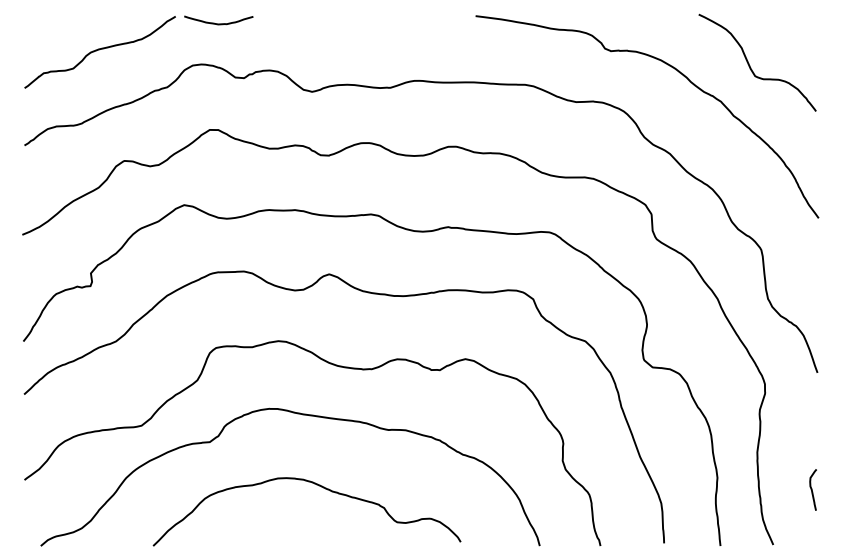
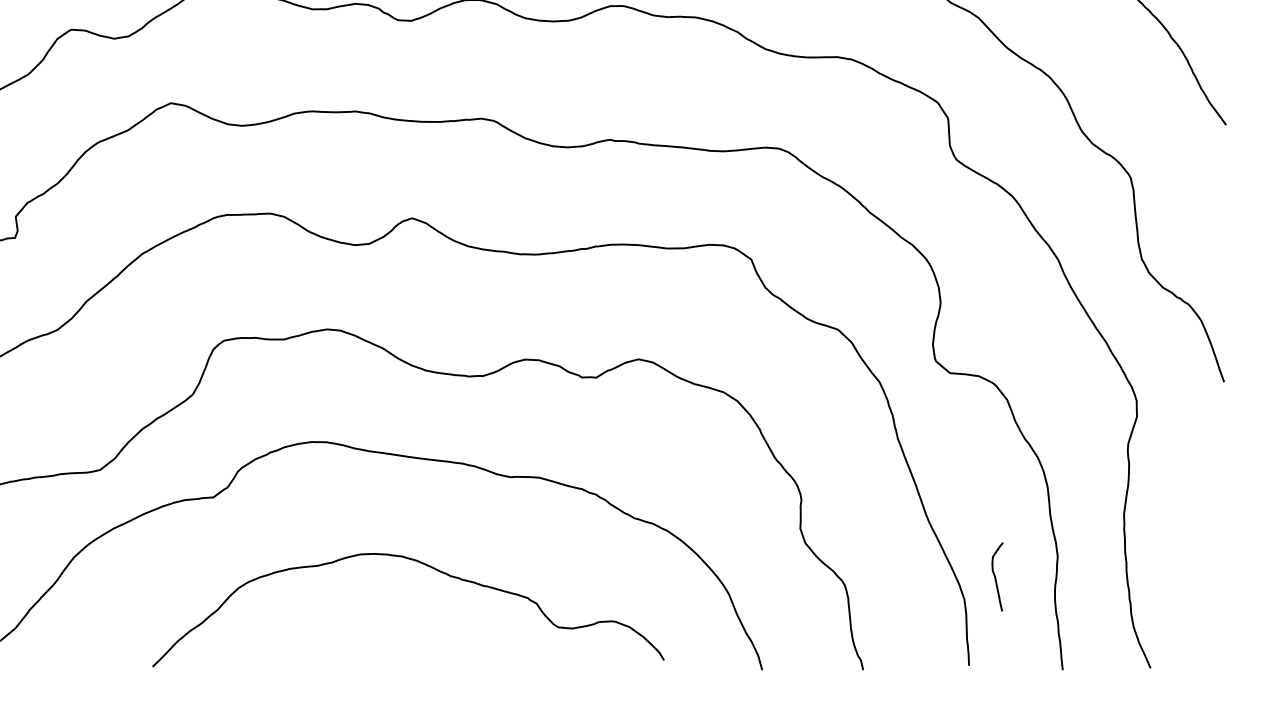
curve: (316, 485) -> (424, 566), moved
curve: (812, 489) -> (996, 576), moved

